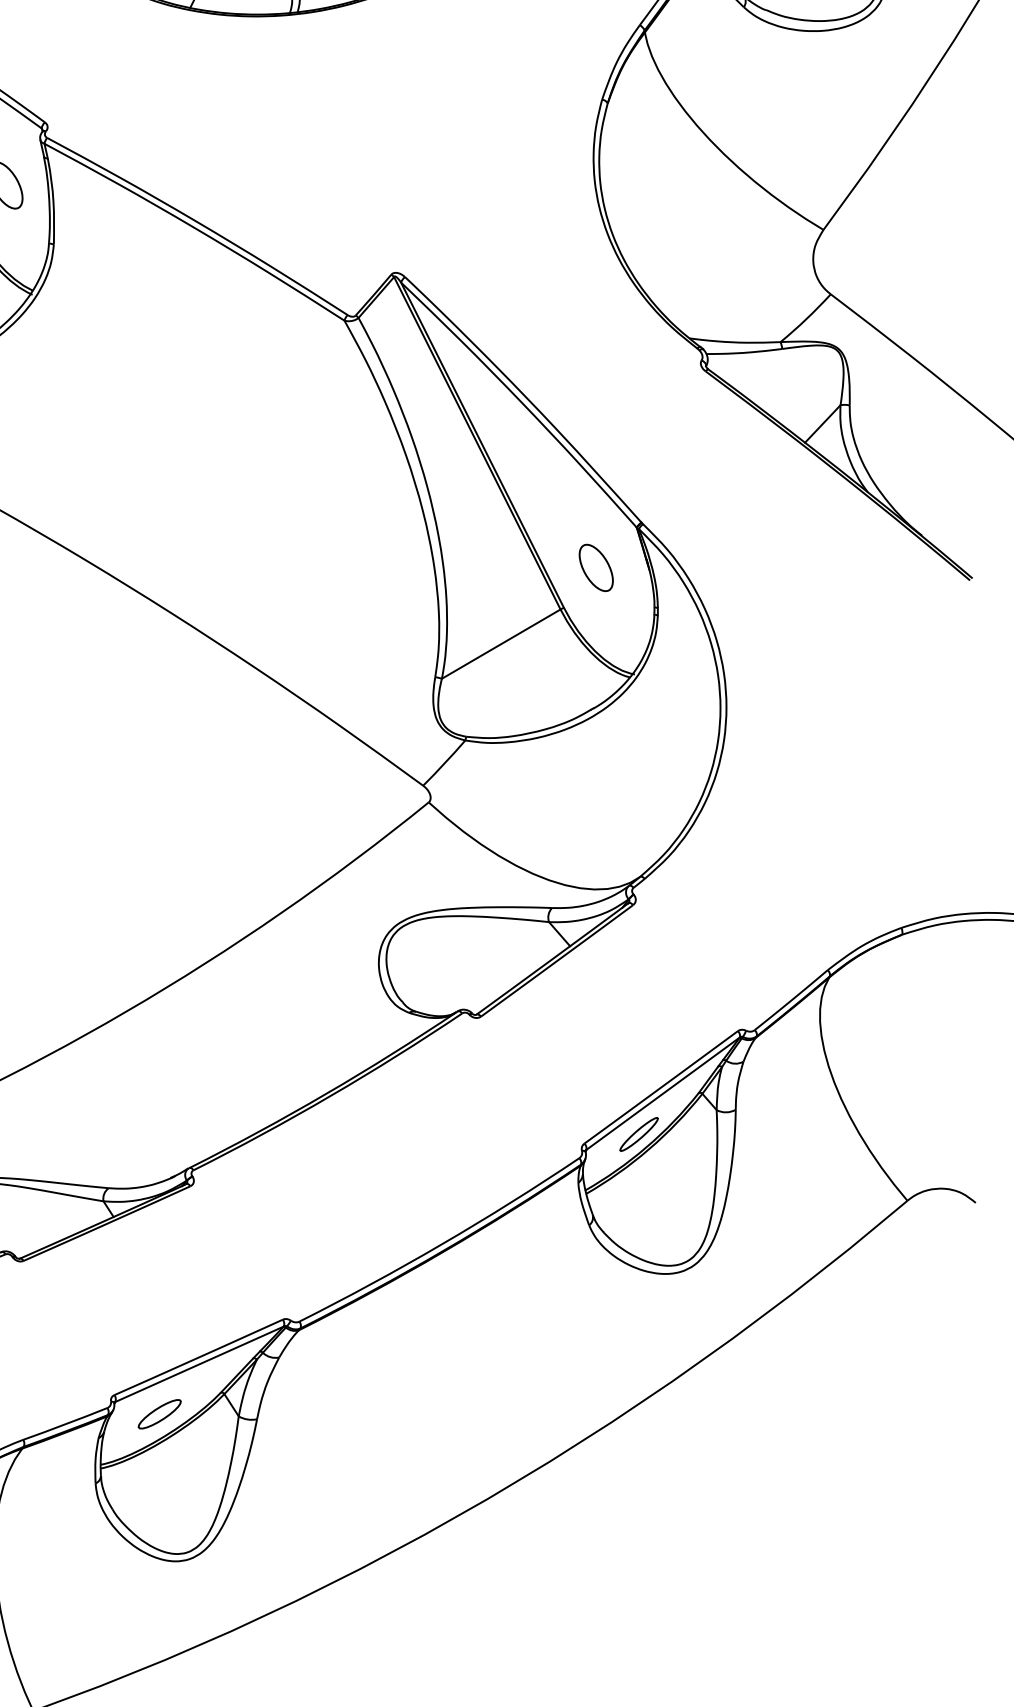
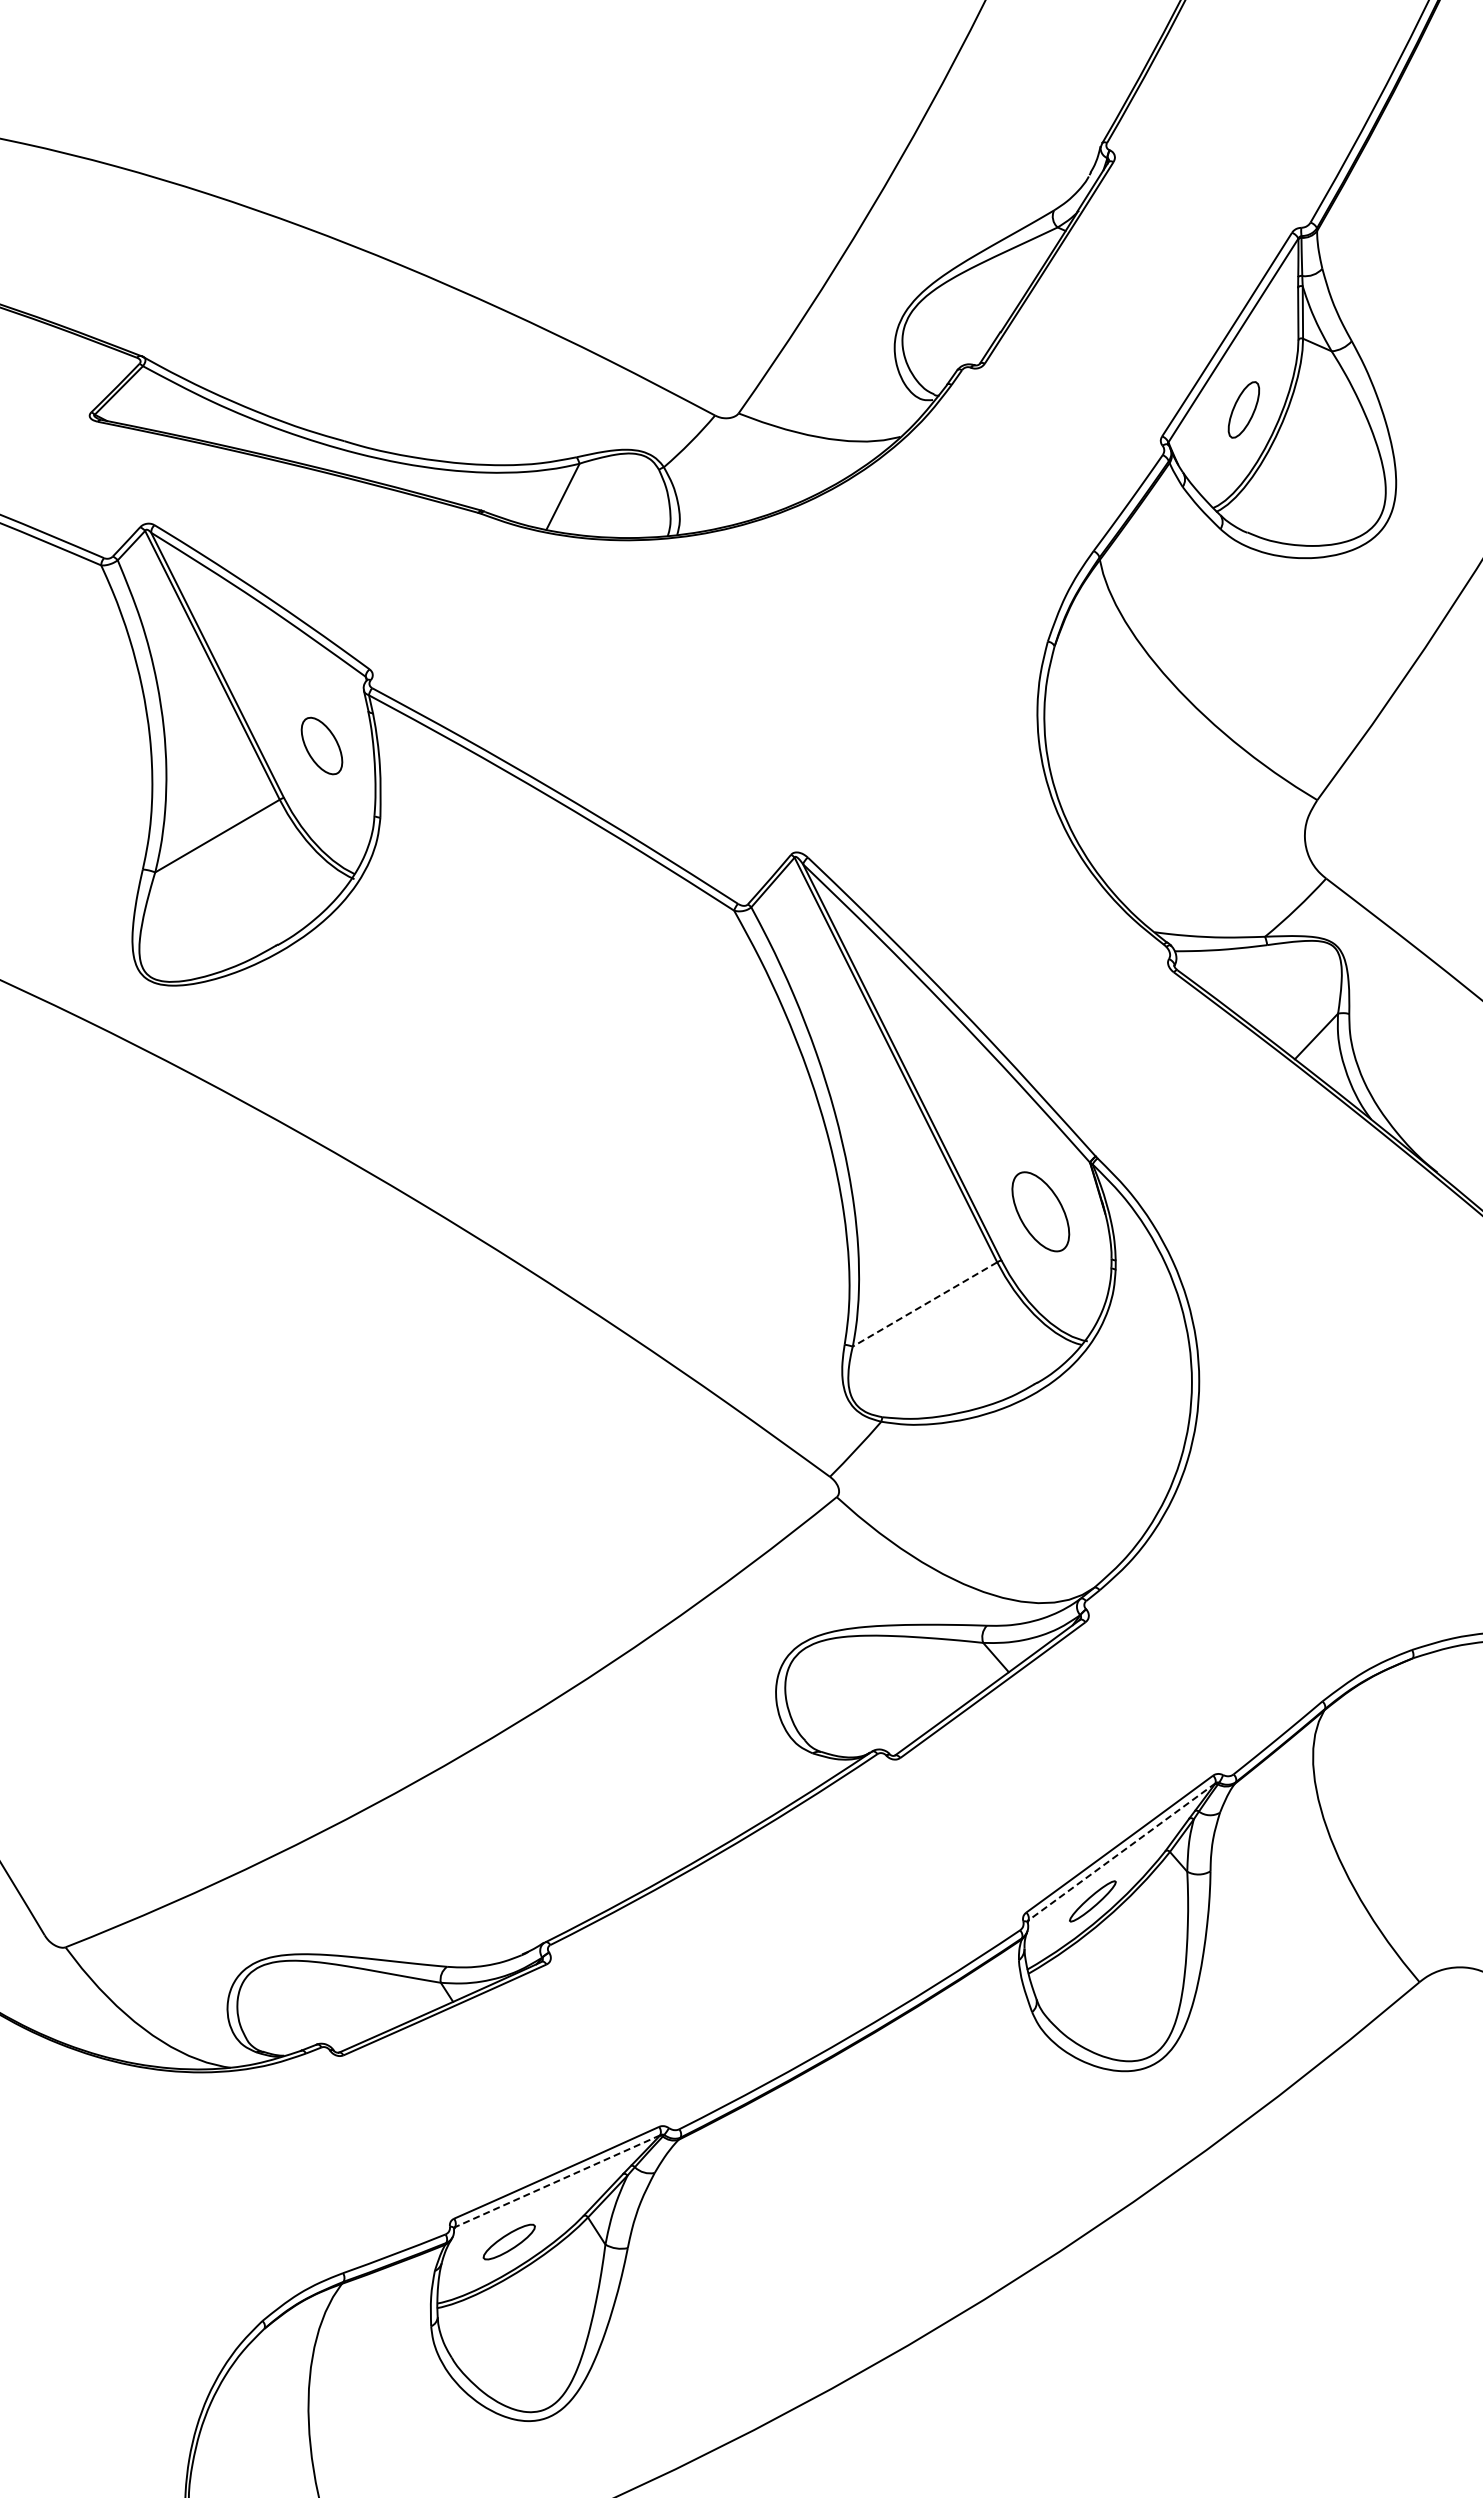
part: (596, 567) -> (1040, 1211), size x1.4
line: (501, 644) -> (925, 1304), solid -> dashed
line: (663, 1093) -> (1122, 1851), solid -> dashed
line: (199, 1364) -> (557, 2181), solid -> dashed

